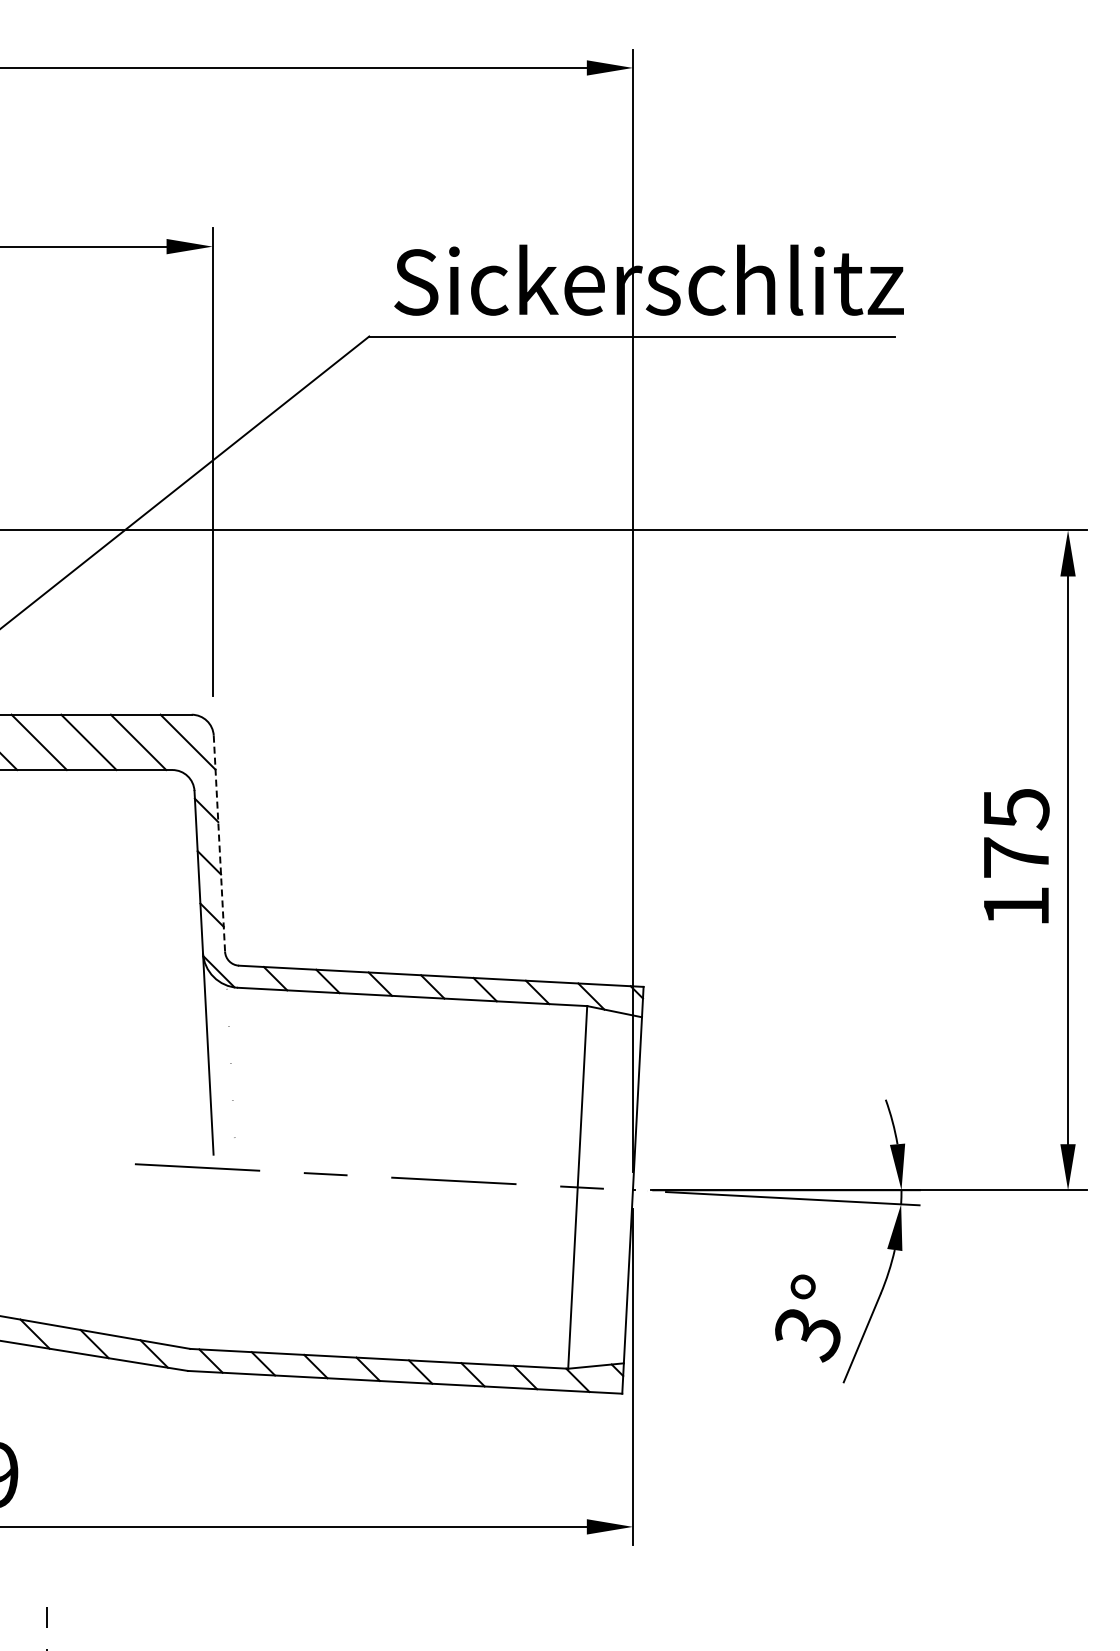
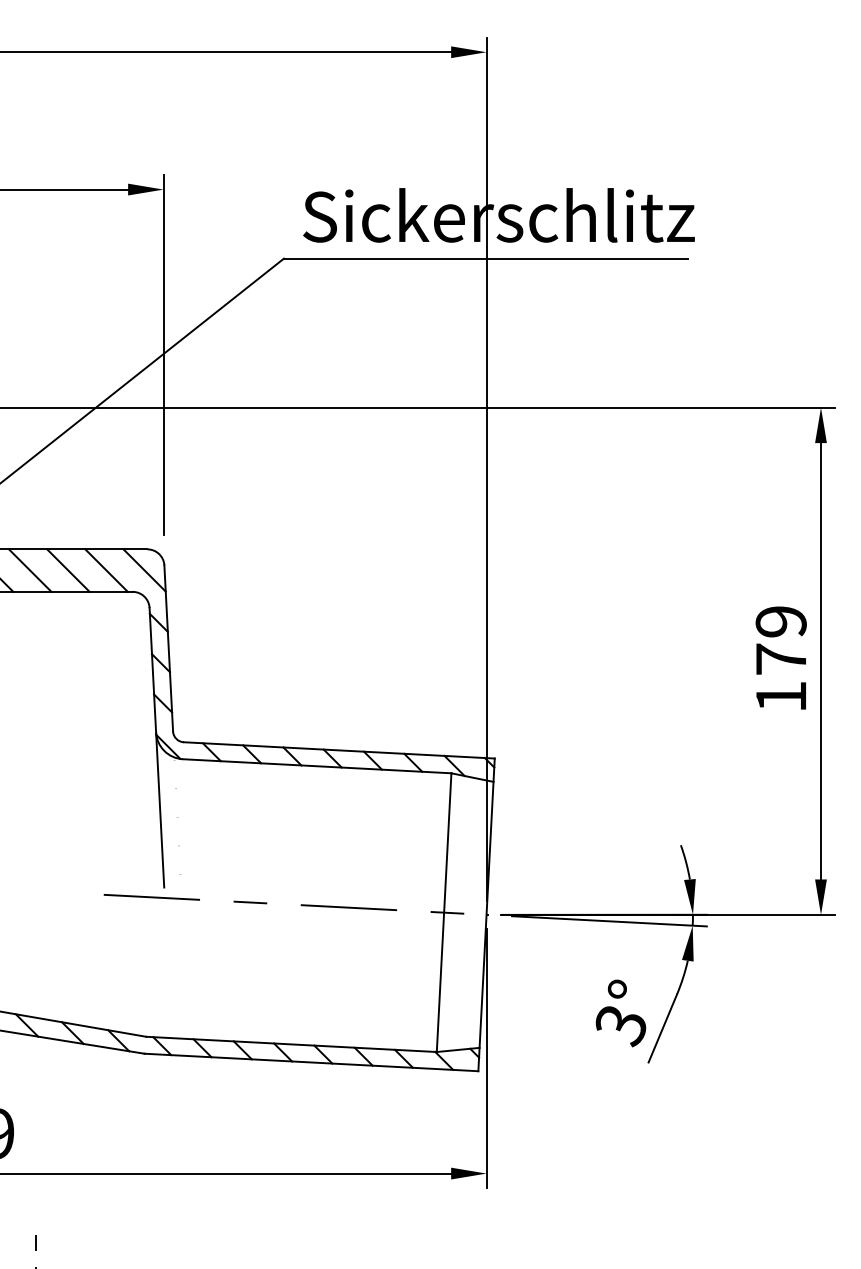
text: (1016, 809) -> (781, 622), 175 -> 179
line: (219, 844) -> (168, 649), dashed -> solid

